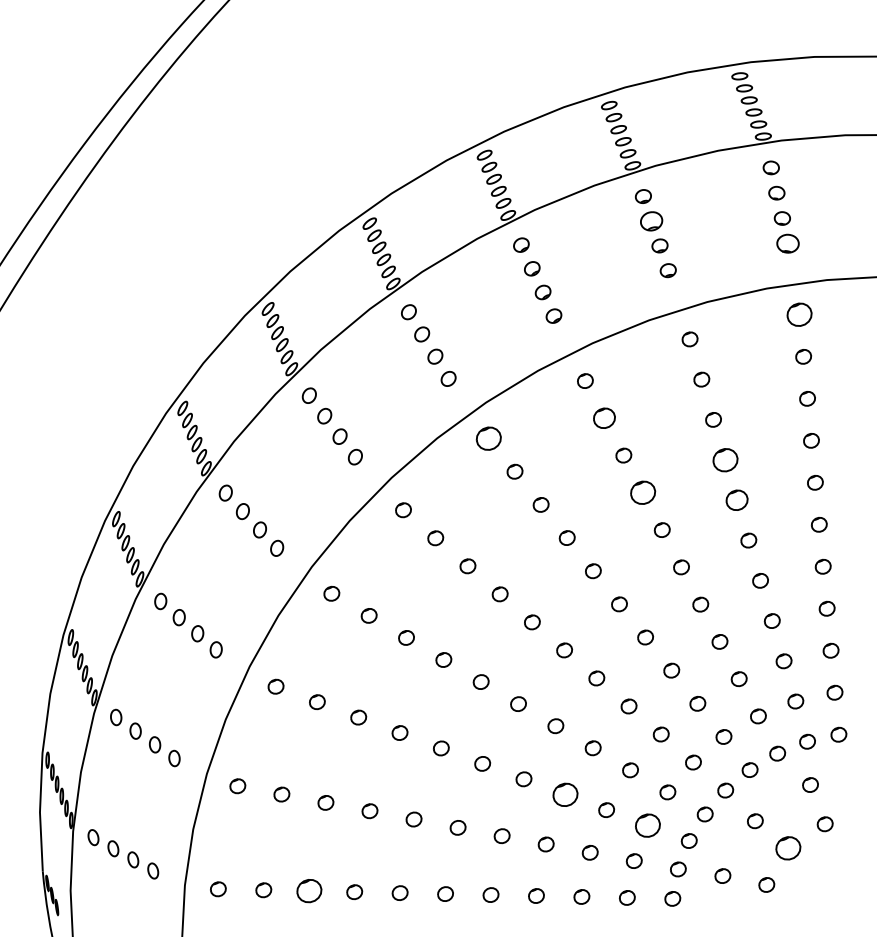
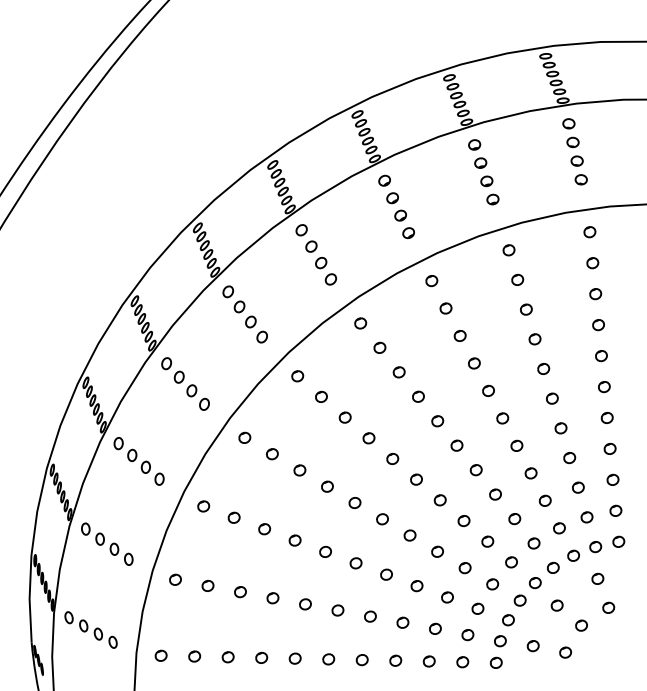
part: (651, 220) -> (480, 162), size x0.71
part: (787, 243) -> (580, 179), size x0.71
part: (799, 314) -> (589, 231), size x0.62
part: (604, 418) -> (445, 308), size x0.71
part: (488, 438) -> (360, 323), size x0.62
part: (724, 459) -> (534, 338), size x0.62
part: (642, 492) -> (473, 363), size x0.62
part: (736, 500) -> (543, 369), size x0.71
part: (564, 794) -> (416, 585), size x0.62
part: (647, 825) -> (477, 608), size x0.62
part: (788, 848) -> (581, 625), size x0.62
part: (308, 891) -> (227, 657), size x0.62

